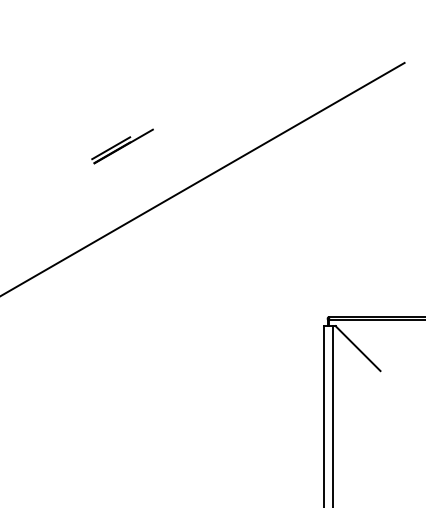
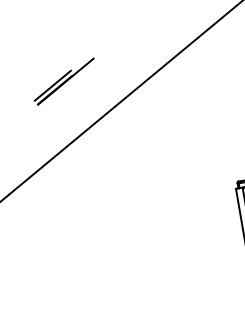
part: (122, 146) -> (64, 81), size x1.43

